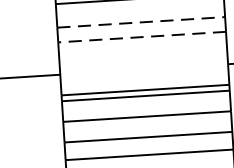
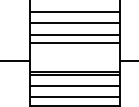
line: (140, 22) -> (74, 35), dashed -> solid
line: (141, 37) -> (74, 43), dashed -> solid

